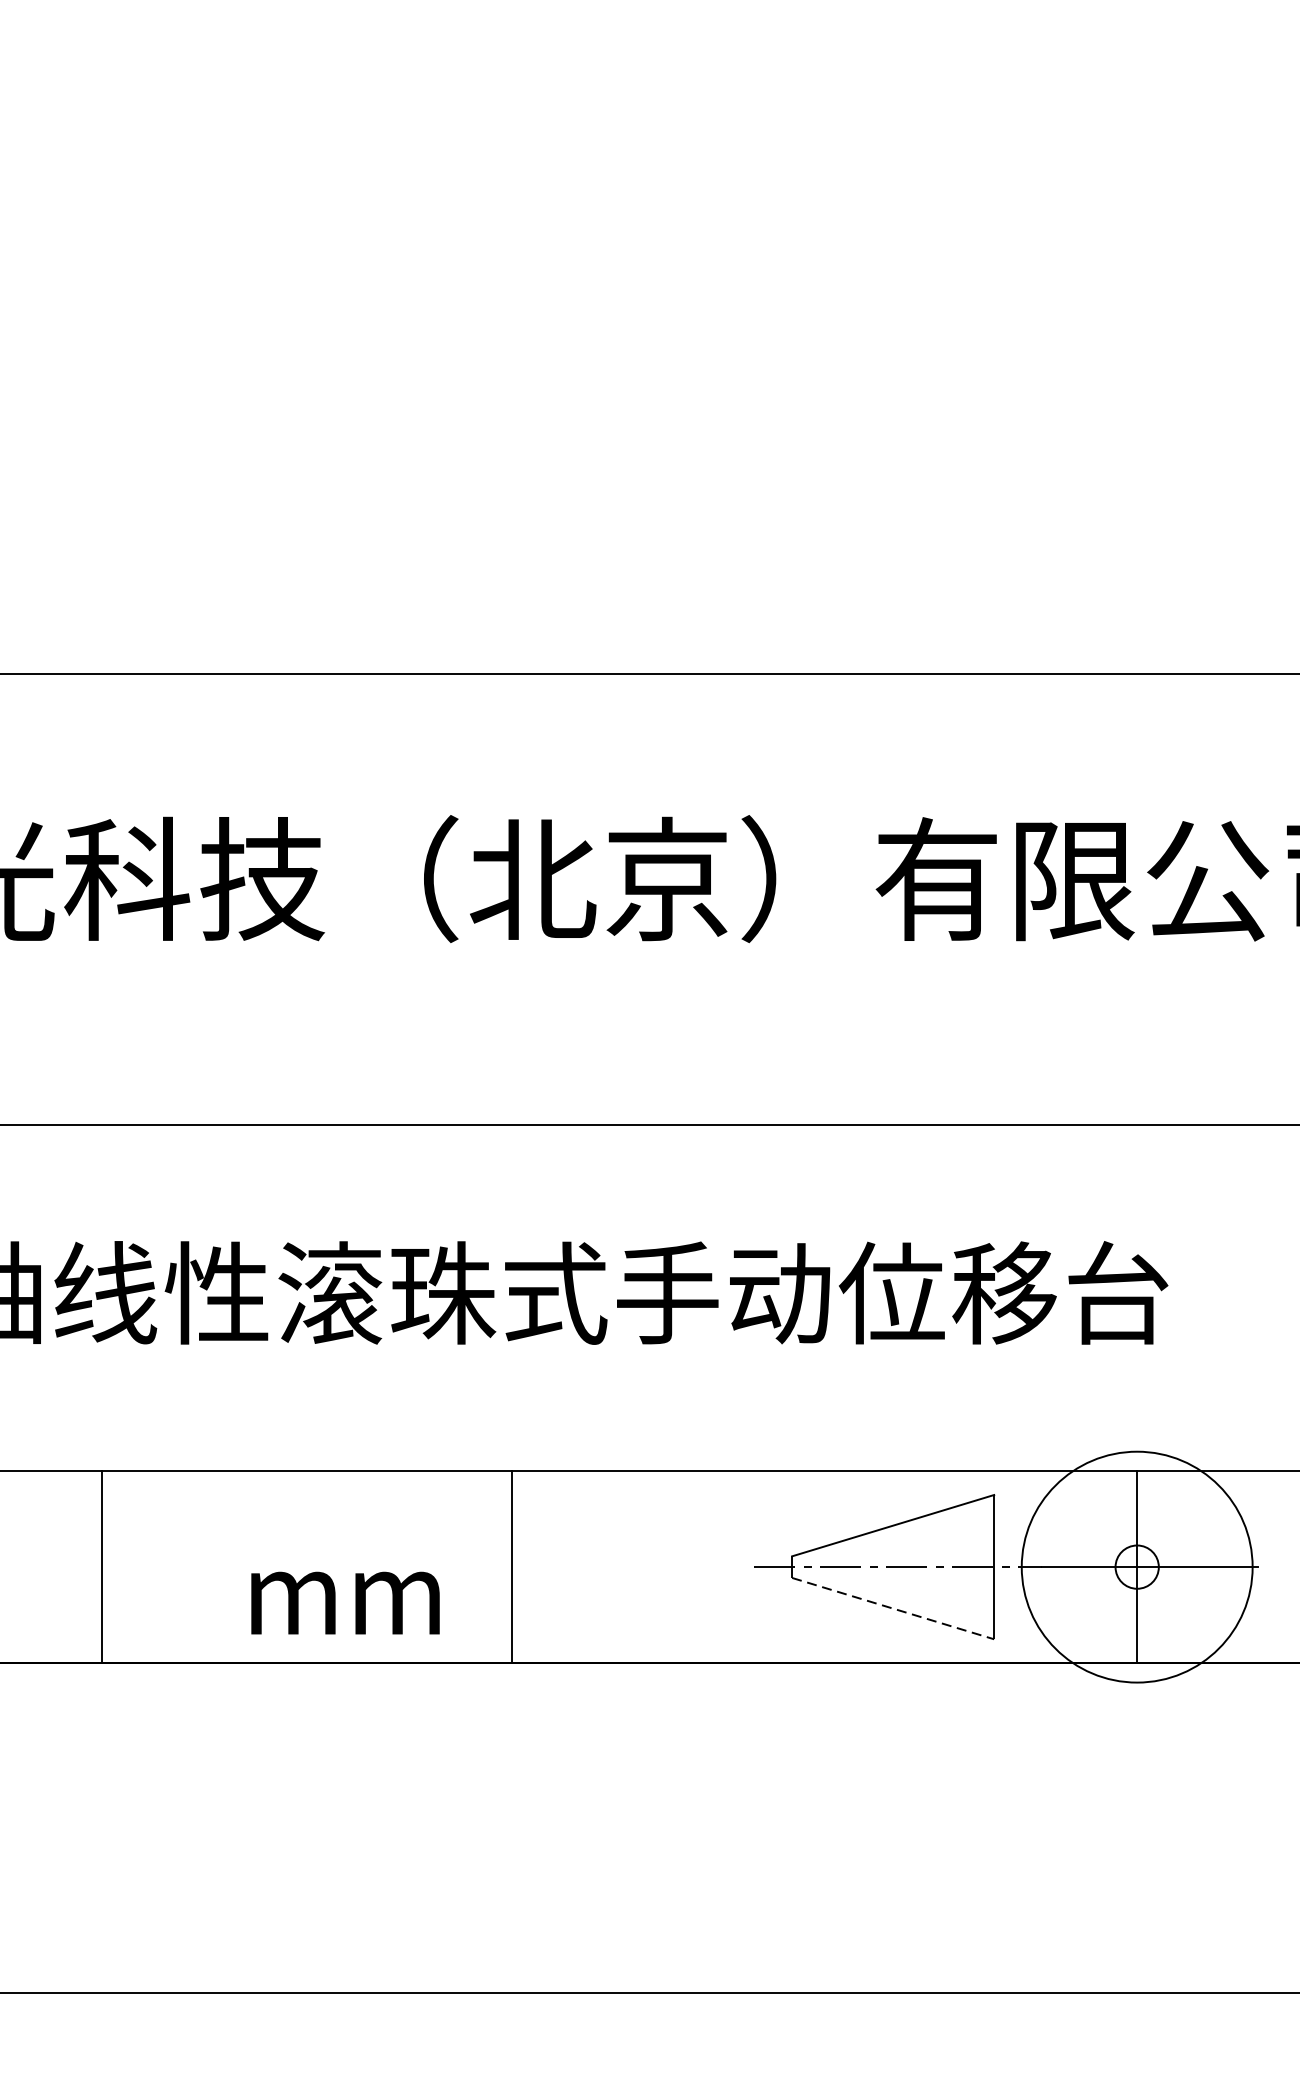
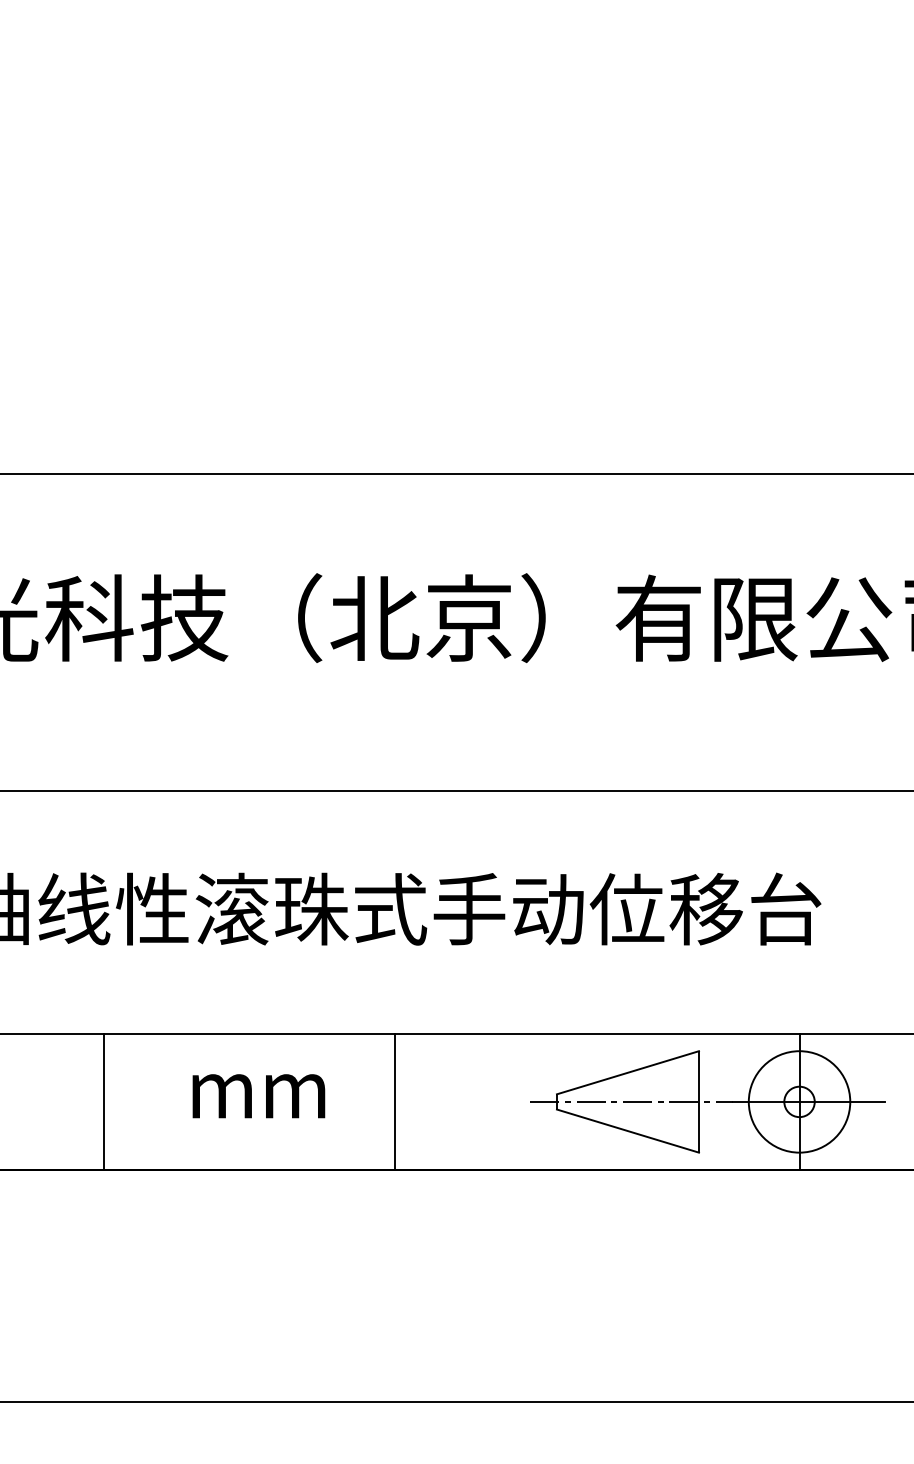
line: (101, 1566) -> (103, 1101), moved
line: (511, 1566) -> (394, 1101), moved
circle: (1137, 1566) -> (799, 1101), size x0.62
text: (344, 1603) -> (258, 1096), moved
line: (893, 1609) -> (628, 1131), dashed -> solid

